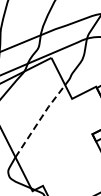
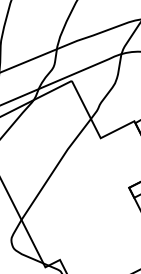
line: (39, 120) -> (55, 168), dashed -> solid

